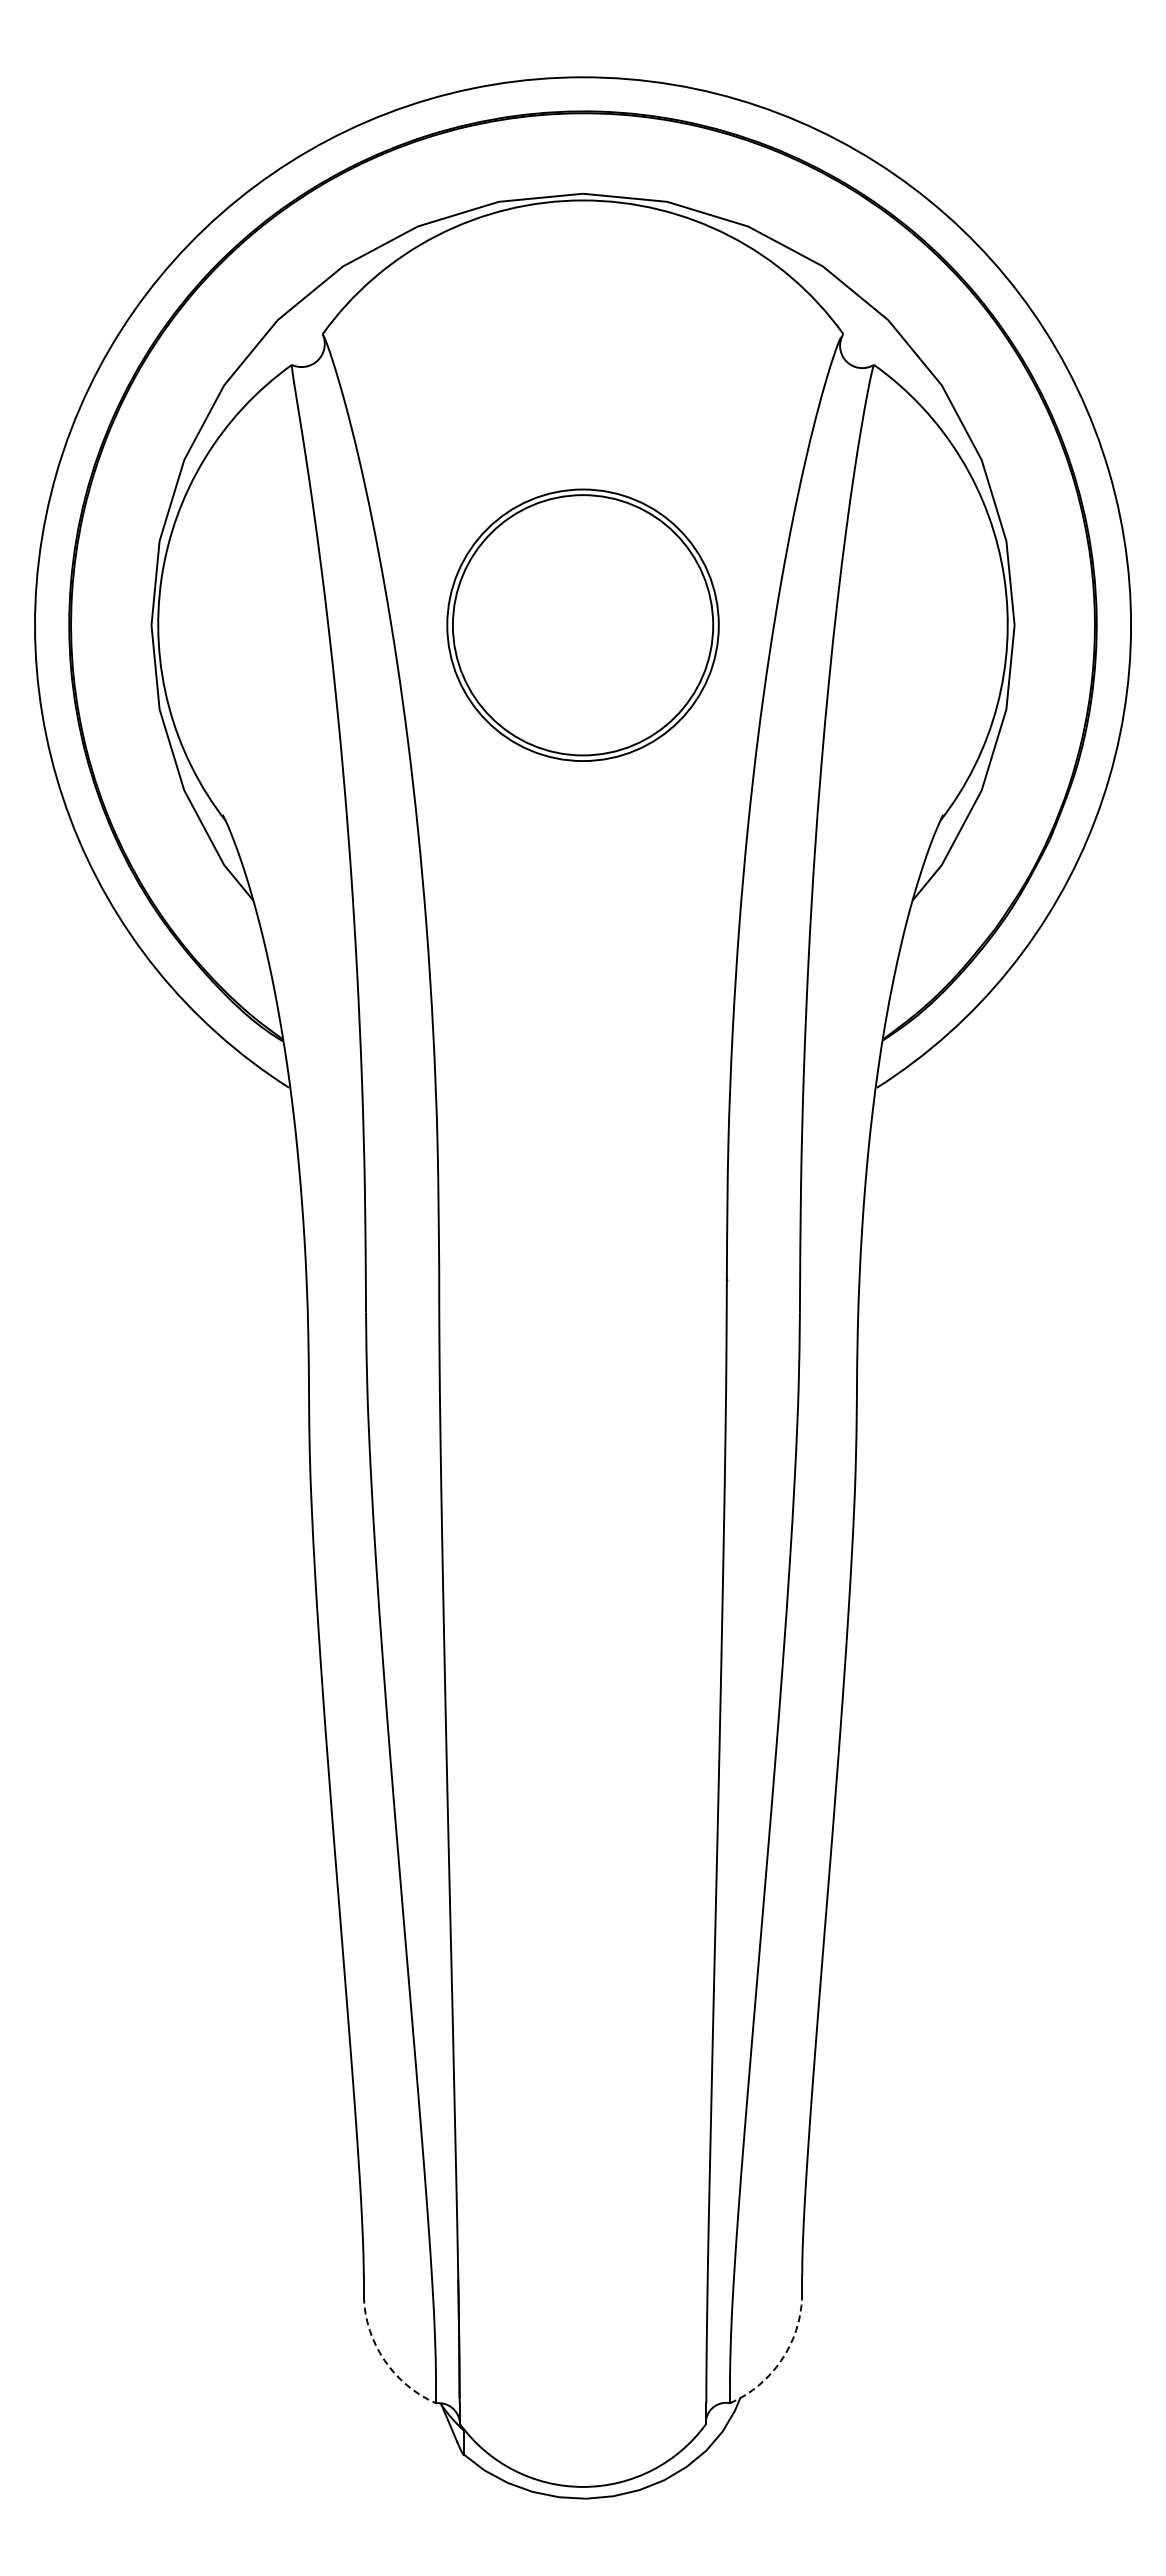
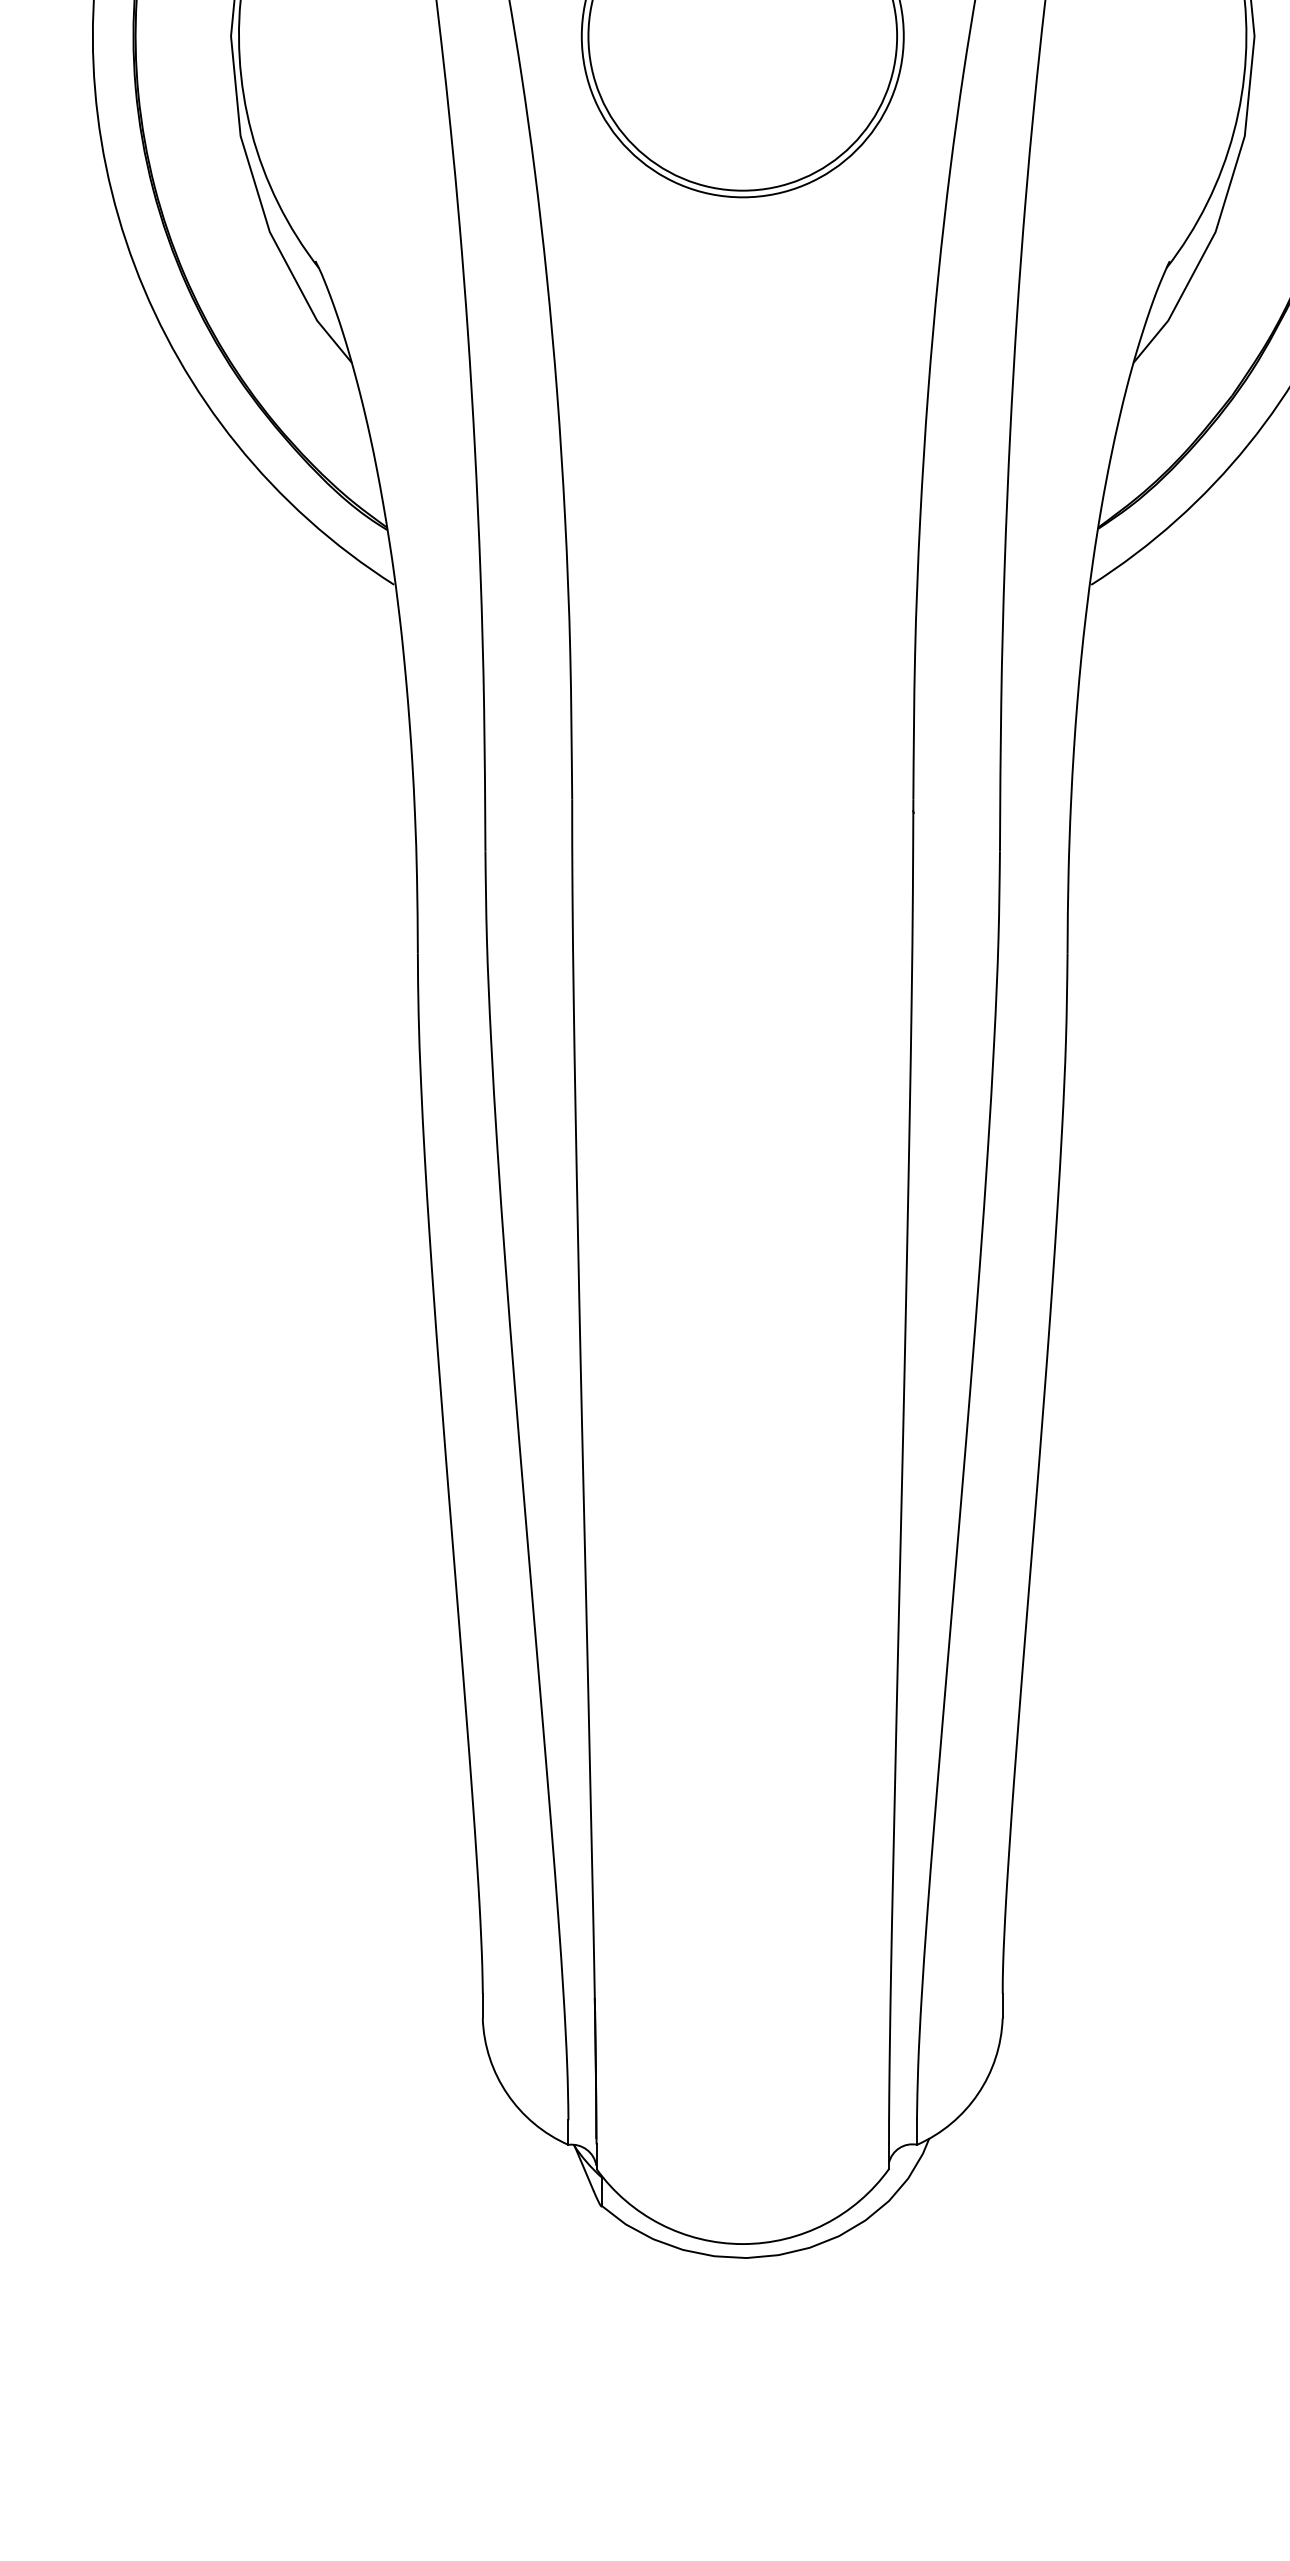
arc: (384, 2360) -> (507, 2094), dashed -> solid
arc: (781, 2360) -> (978, 2094), dashed -> solid

